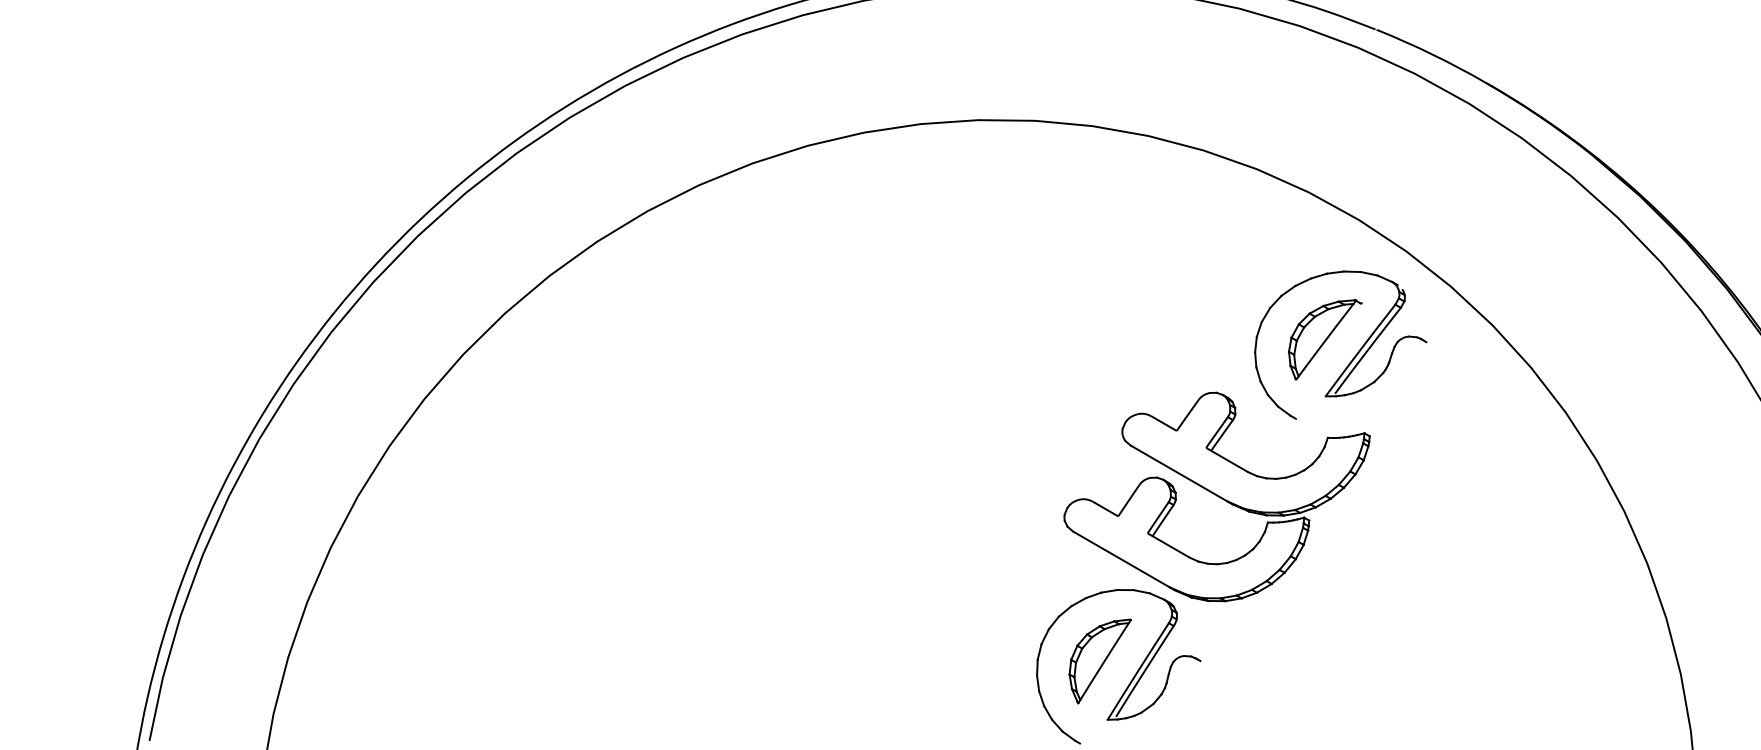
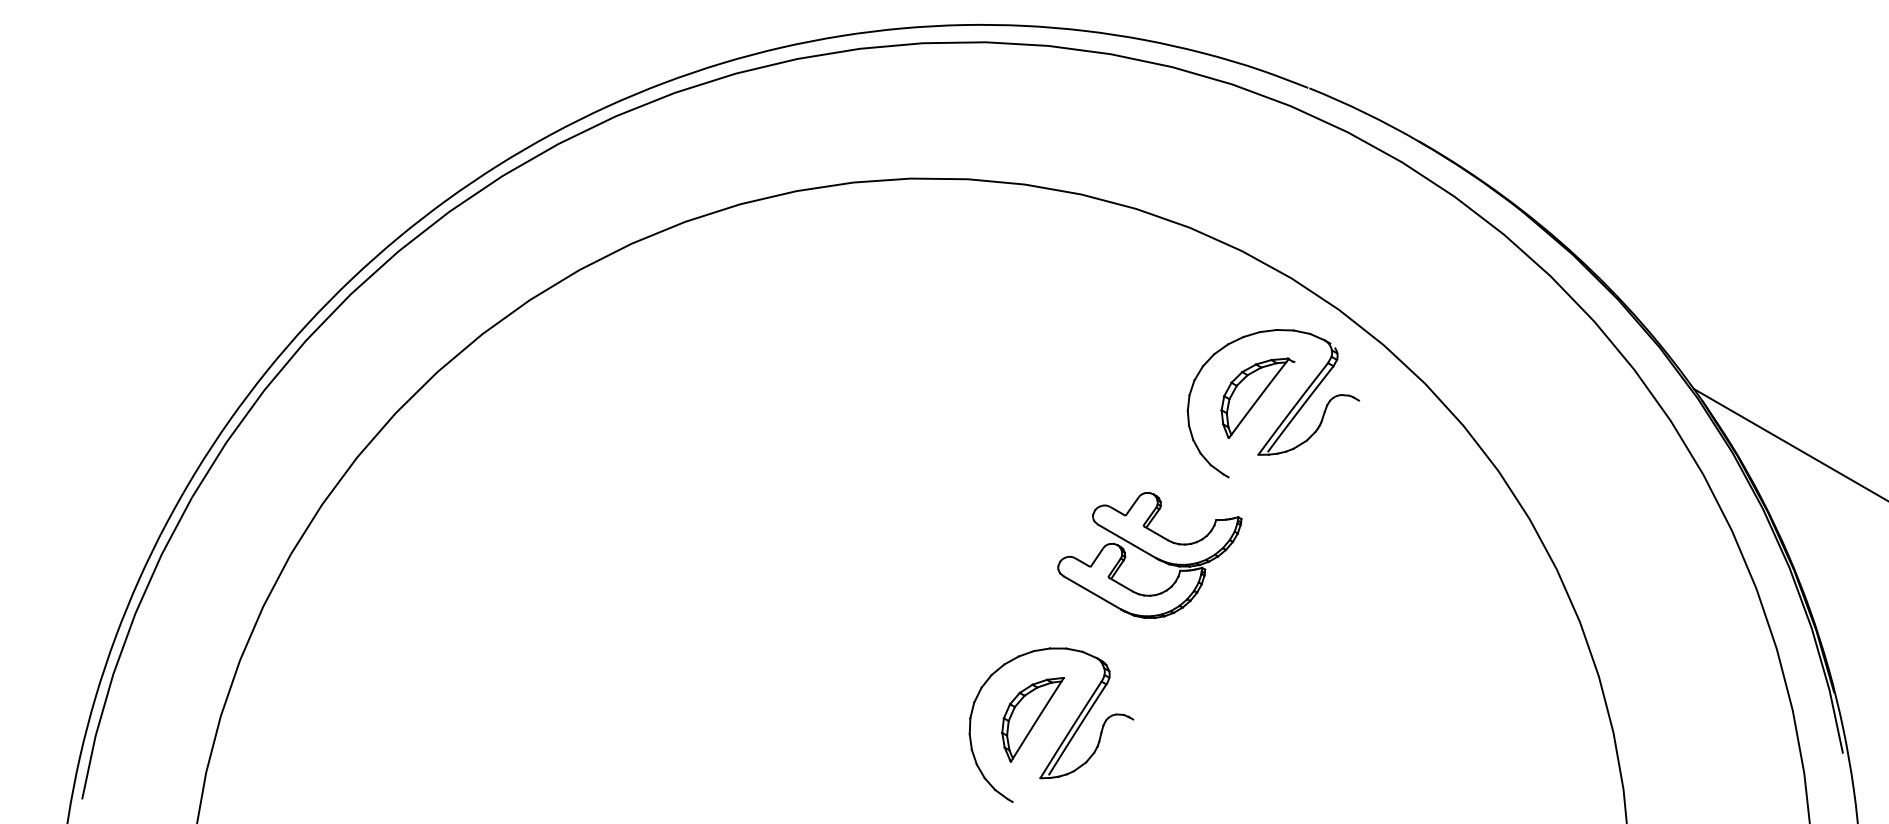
part: (1216, 497) -> (1149, 555), size x0.6

